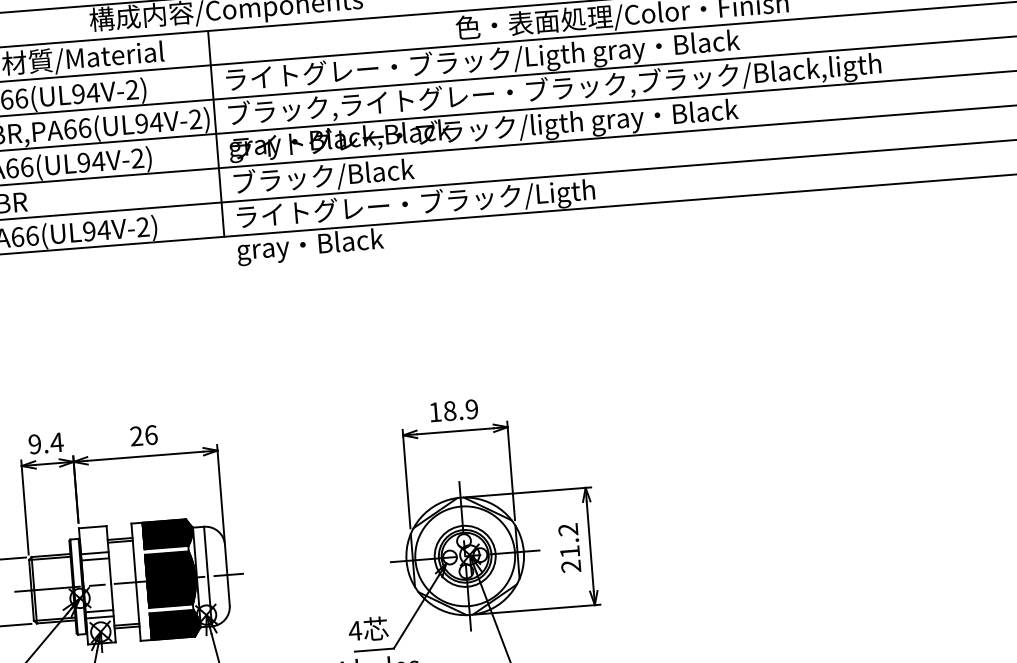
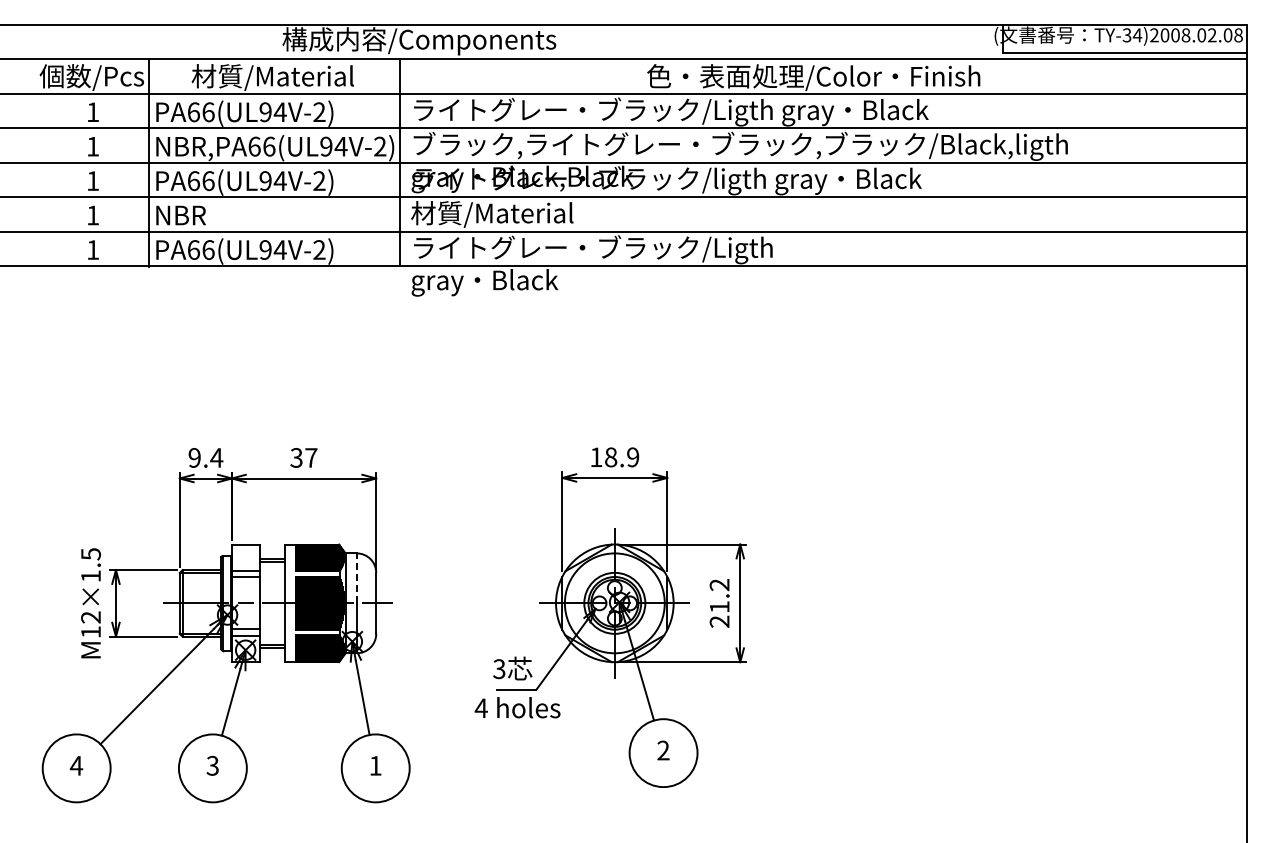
text: (322, 176) -> (502, 213), ブラック/Black -> 材質/Material
text: (143, 435) -> (303, 457), 26 -> 37
line: (205, 551) -> (356, 578), solid -> dashed
text: (354, 631) -> (498, 669), 4 -> 3

